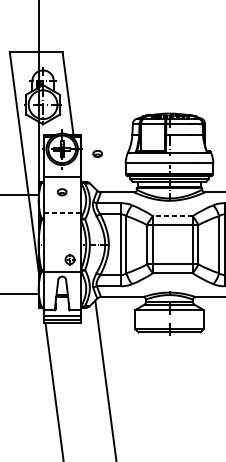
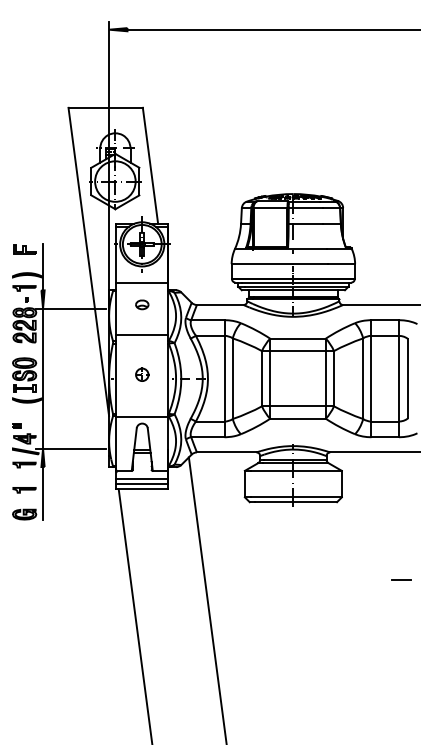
part: (97, 153) -> (192, 250), removed
line: (62, 213) -> (142, 334), dashed -> solid
line: (172, 216) -> (297, 338), dashed -> solid
part: (70, 259) -> (142, 374), moved

